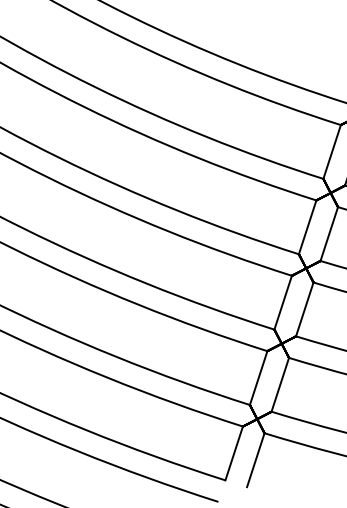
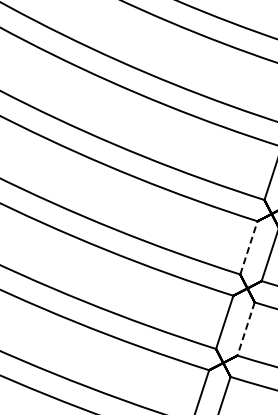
line: (283, 302) -> (249, 247), solid -> dashed
line: (280, 385) -> (246, 329), solid -> dashed

